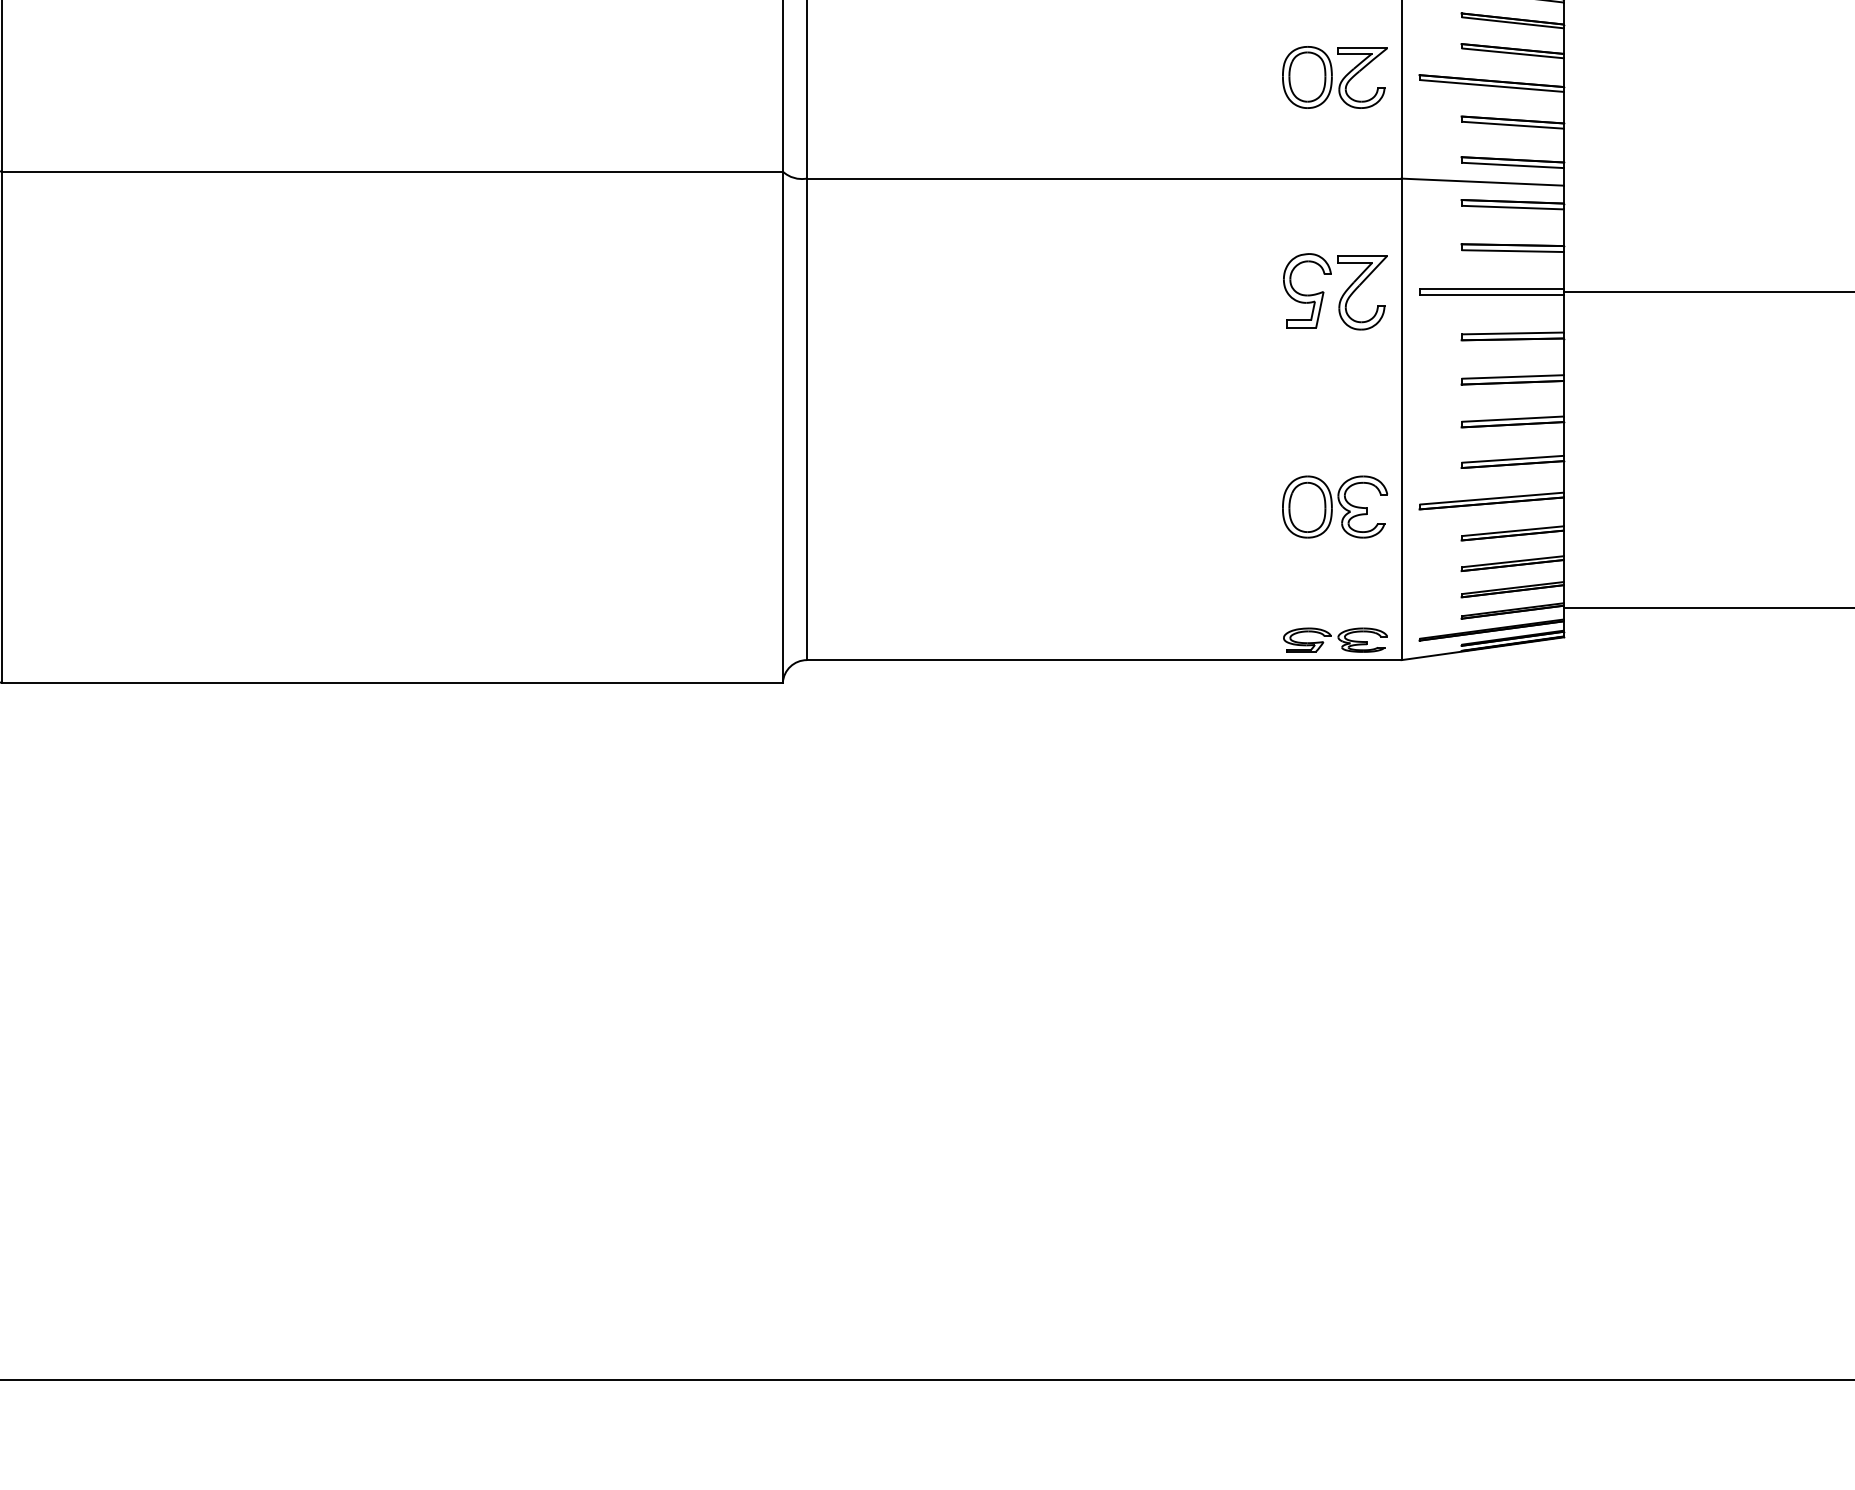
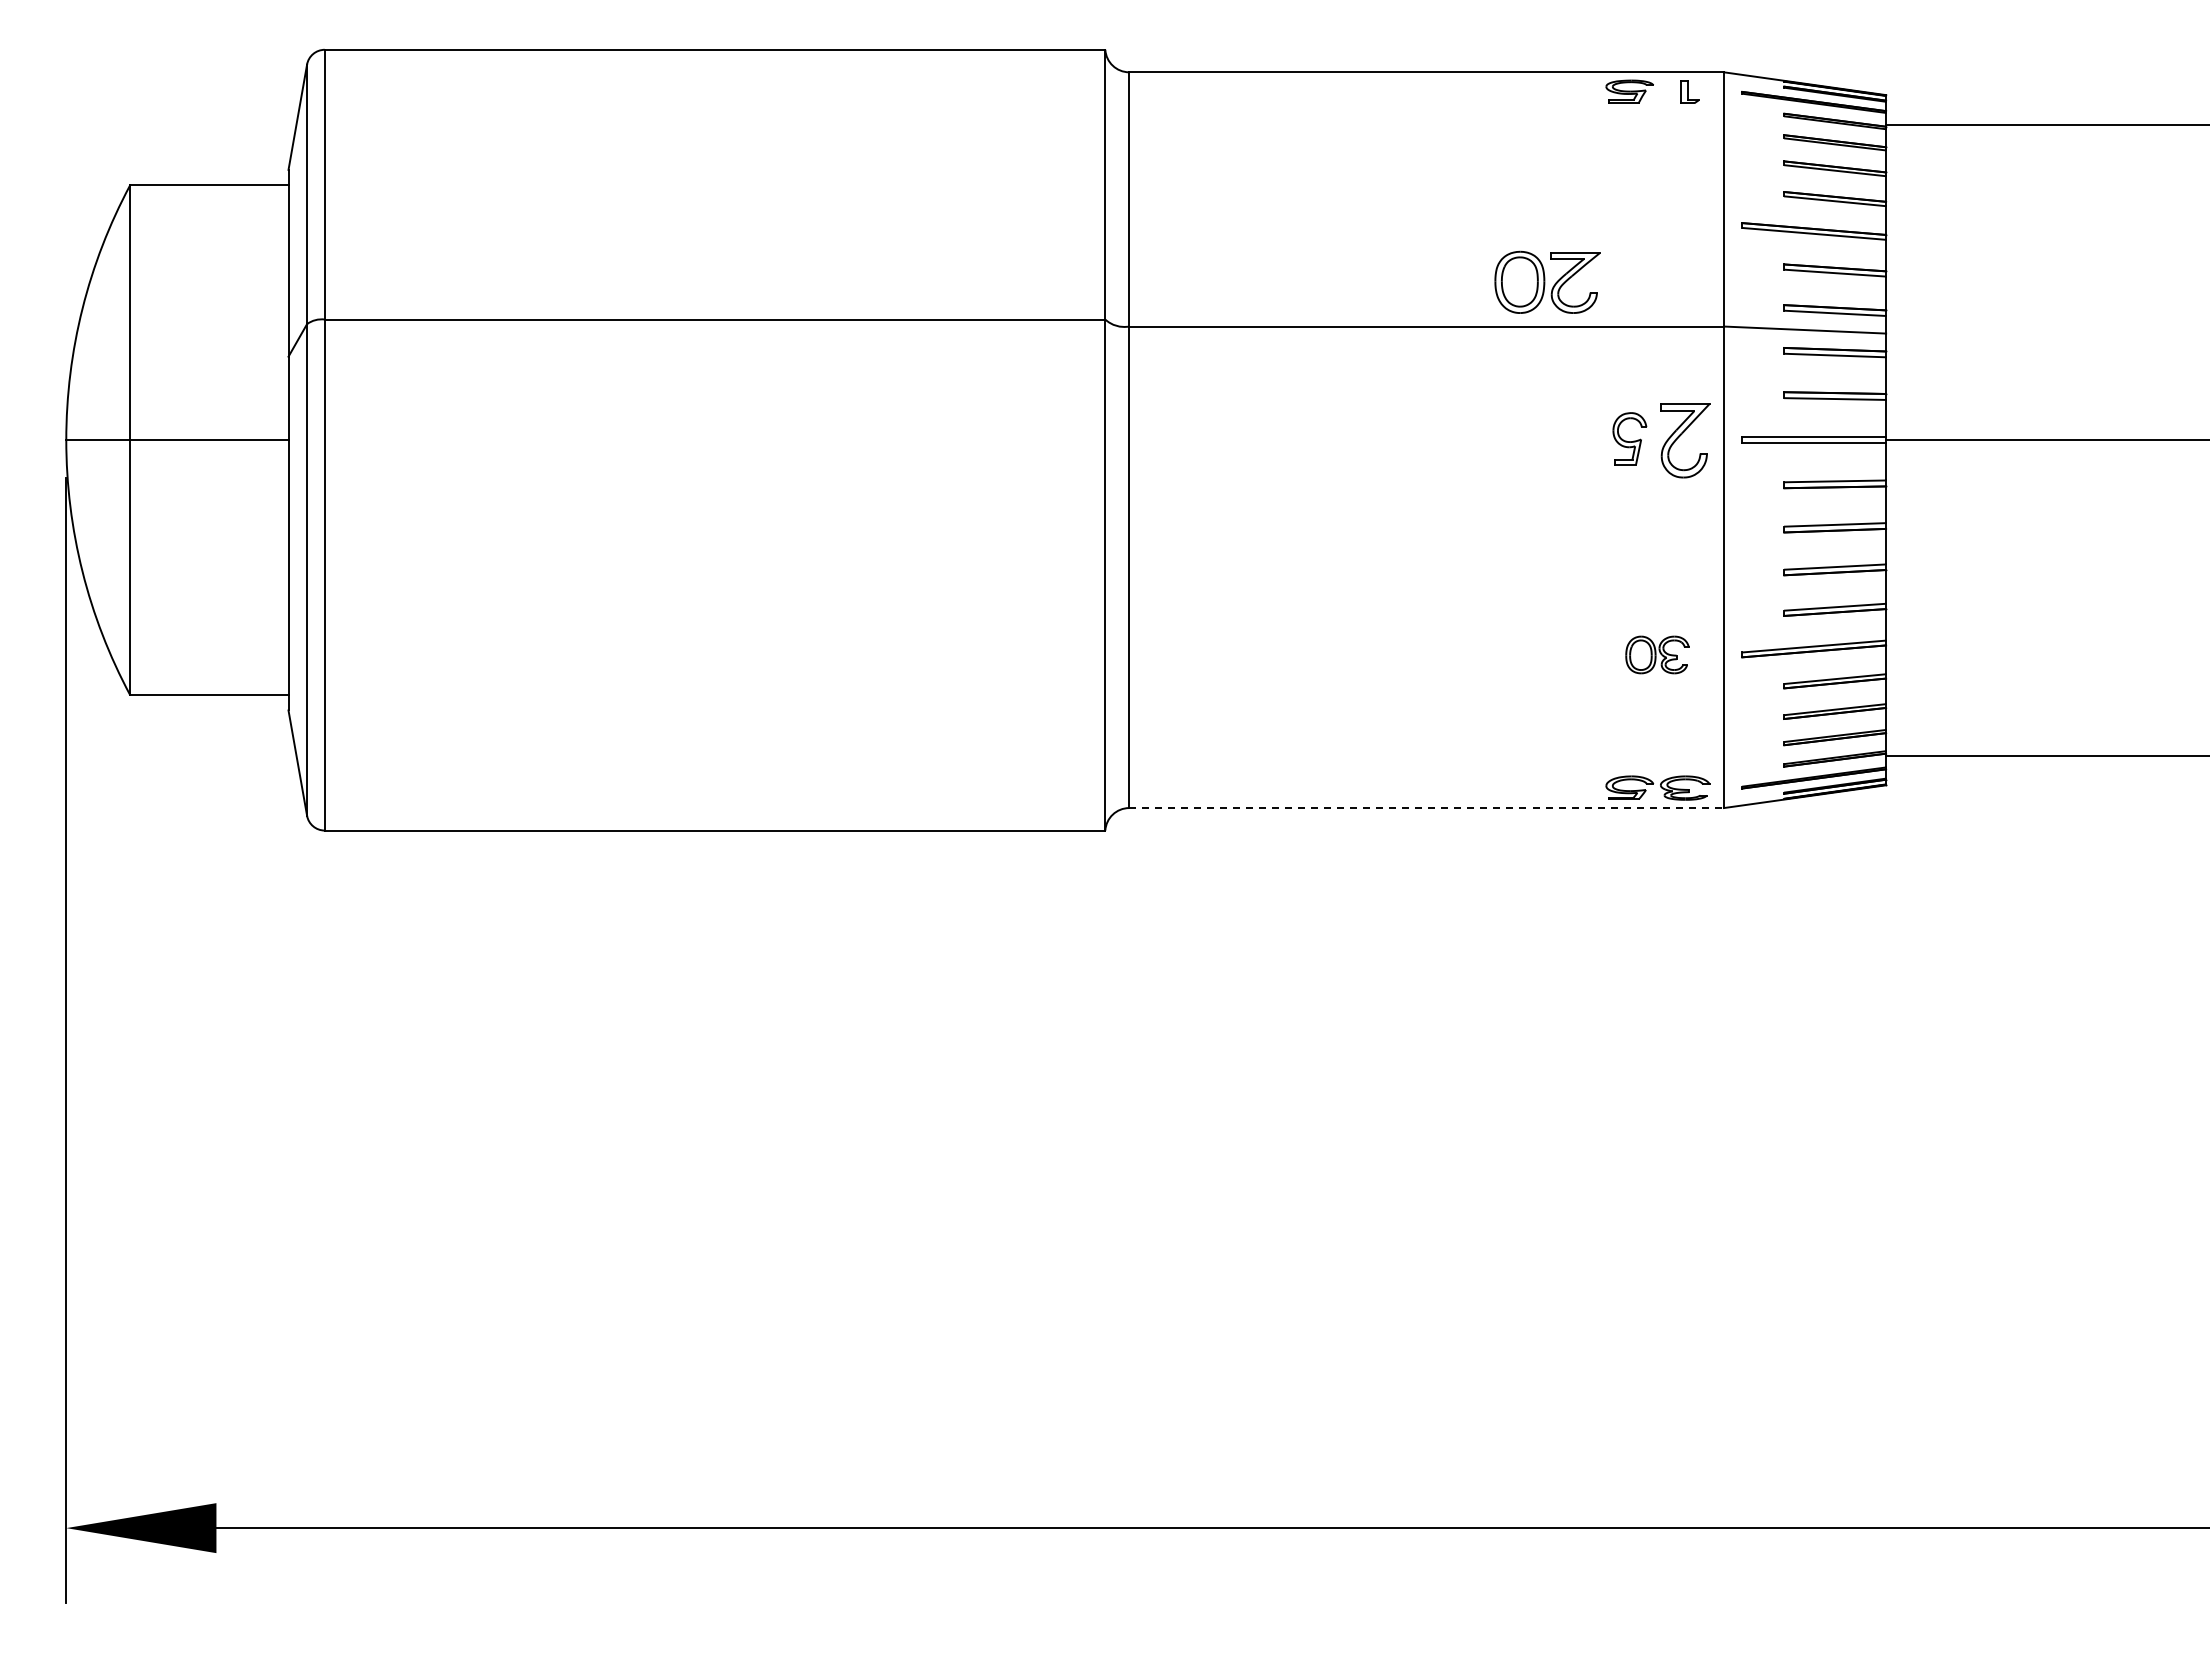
part: (1335, 76) -> (1547, 281), moved
part: (1307, 290) -> (1629, 438), size x0.7
part: (1335, 506) -> (1657, 654), size x0.6
line: (1105, 660) -> (1427, 808), solid -> dashed

